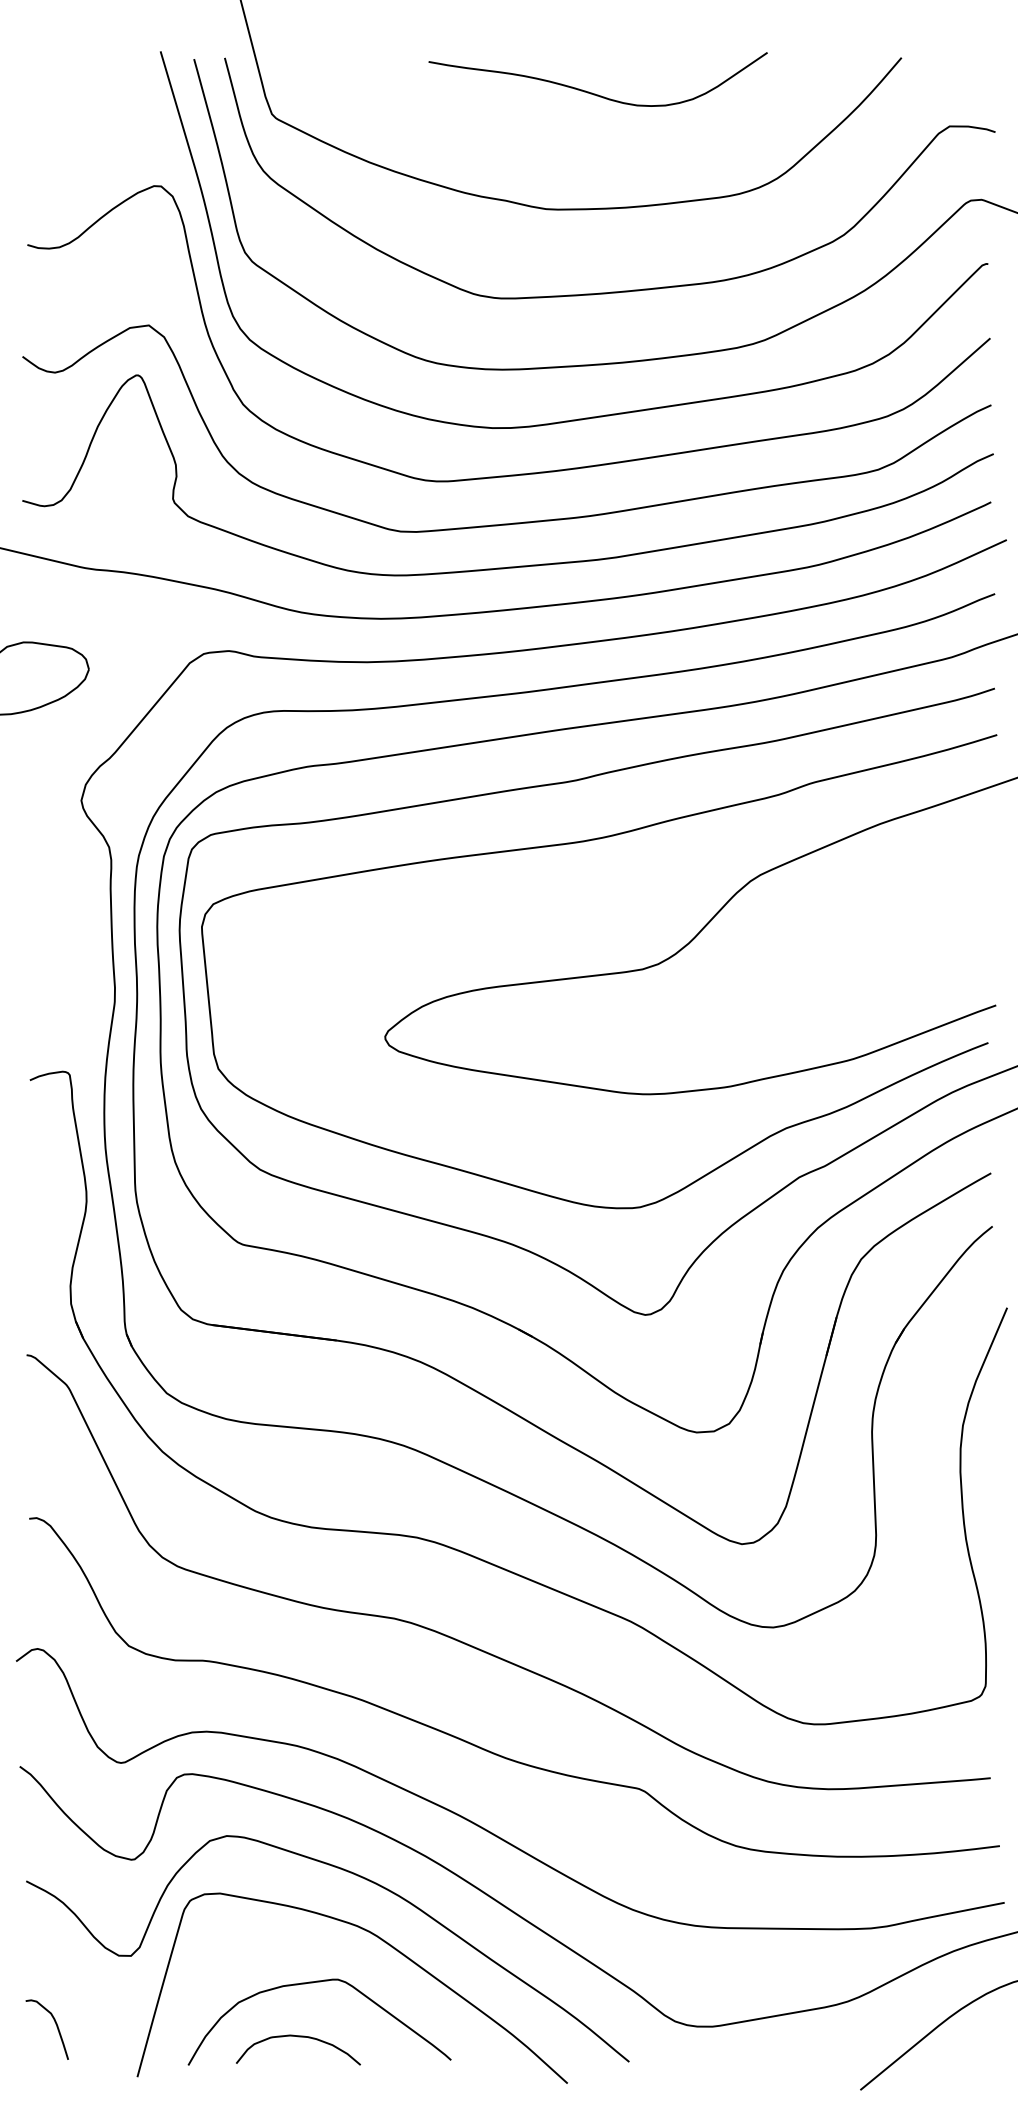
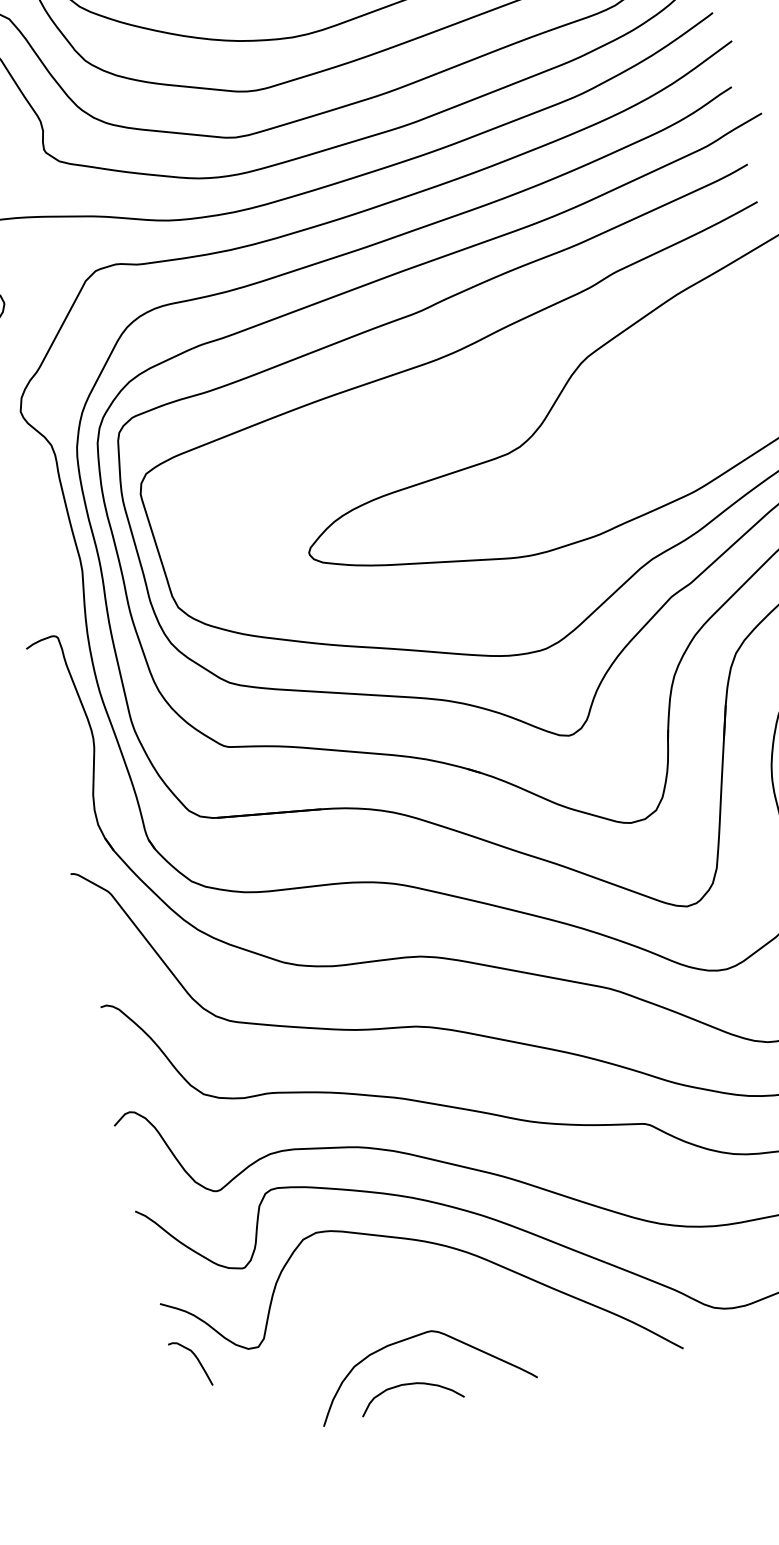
curve: (382, 1941) -> (461, 1292), removed
curve: (56, 2027) -> (197, 1361), moved

